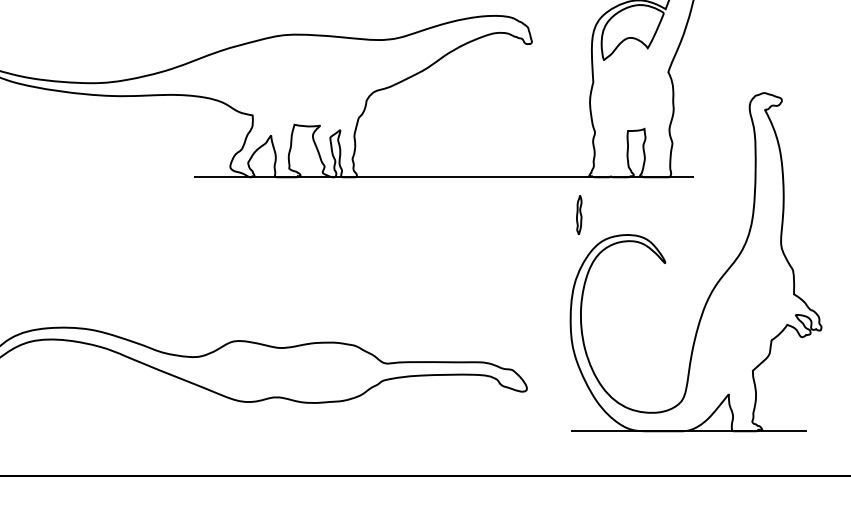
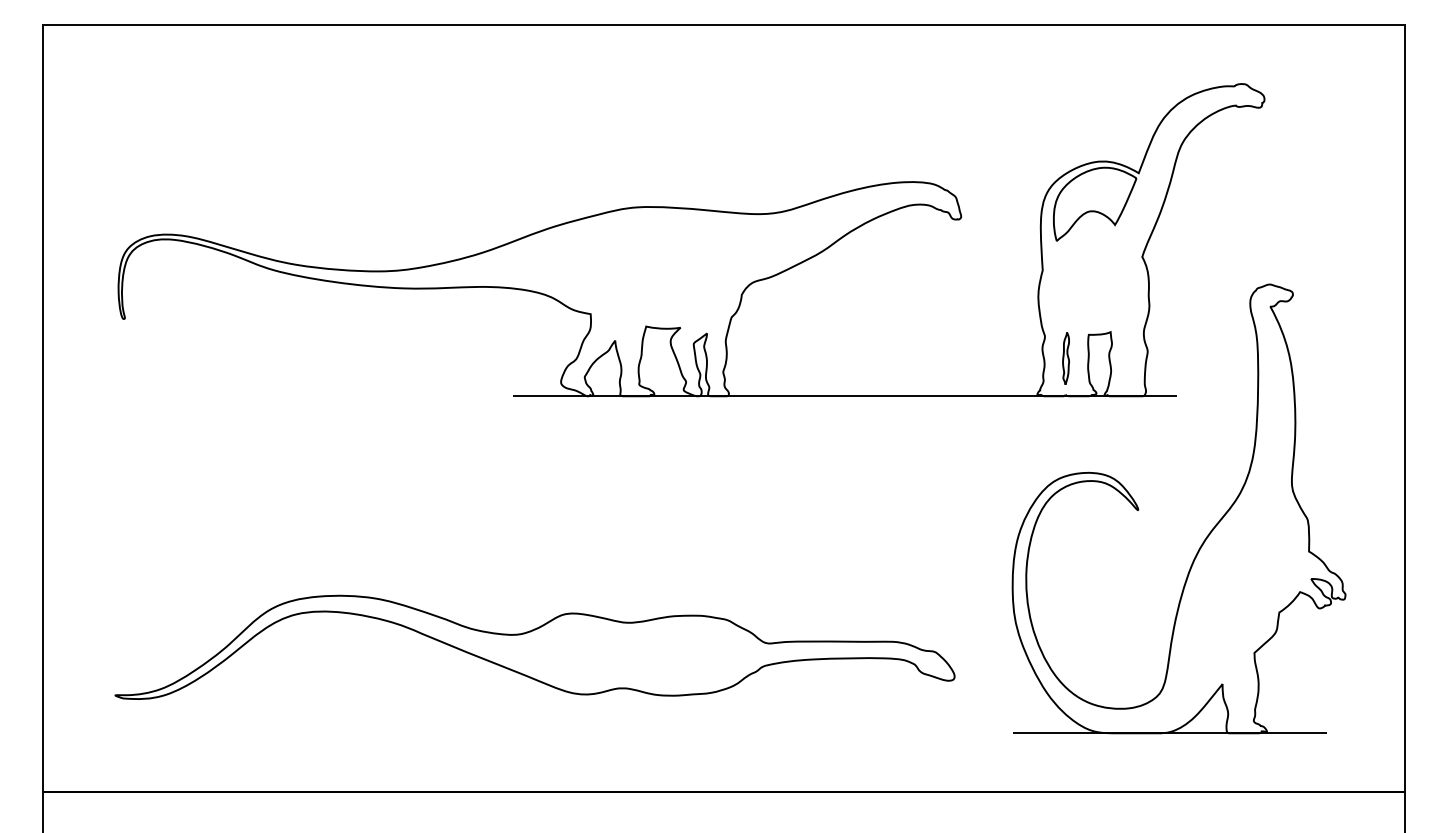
part: (578, 215) -> (1065, 358), moved

